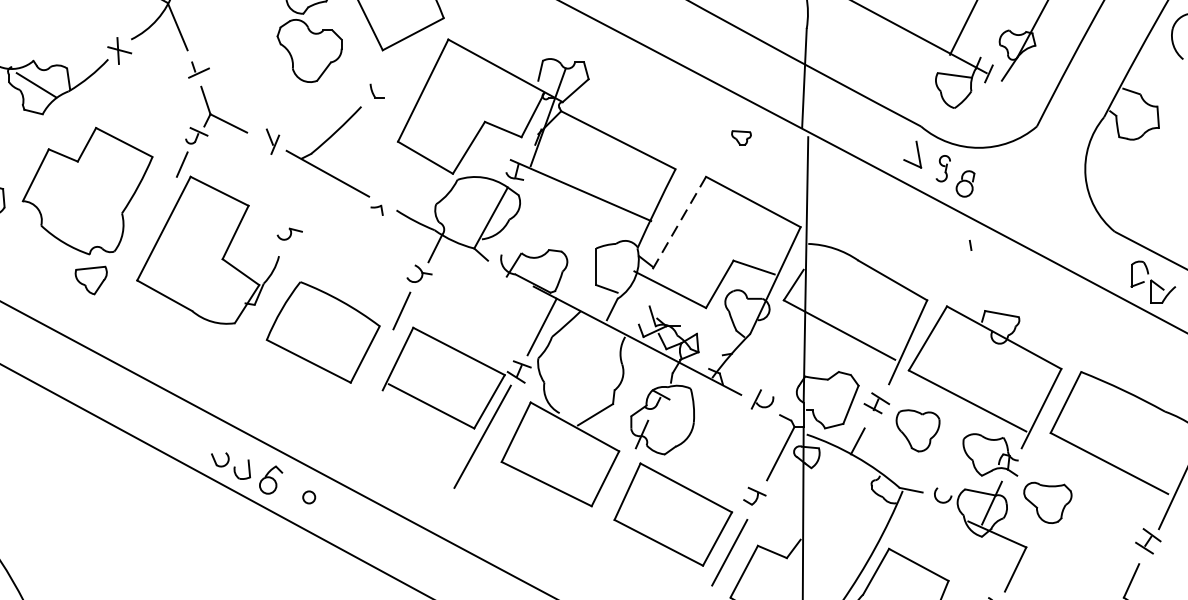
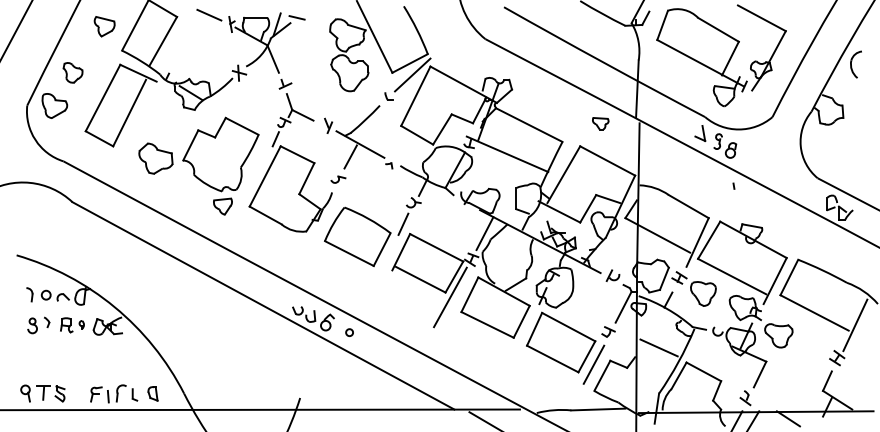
line: (417, 53) -> (412, 74), added
part: (740, 137) -> (600, 123), size x1.43
line: (310, 194) -> (350, 156), added
line: (677, 225) -> (563, 174), dashed -> solid
line: (840, 522) -> (658, 347), added

